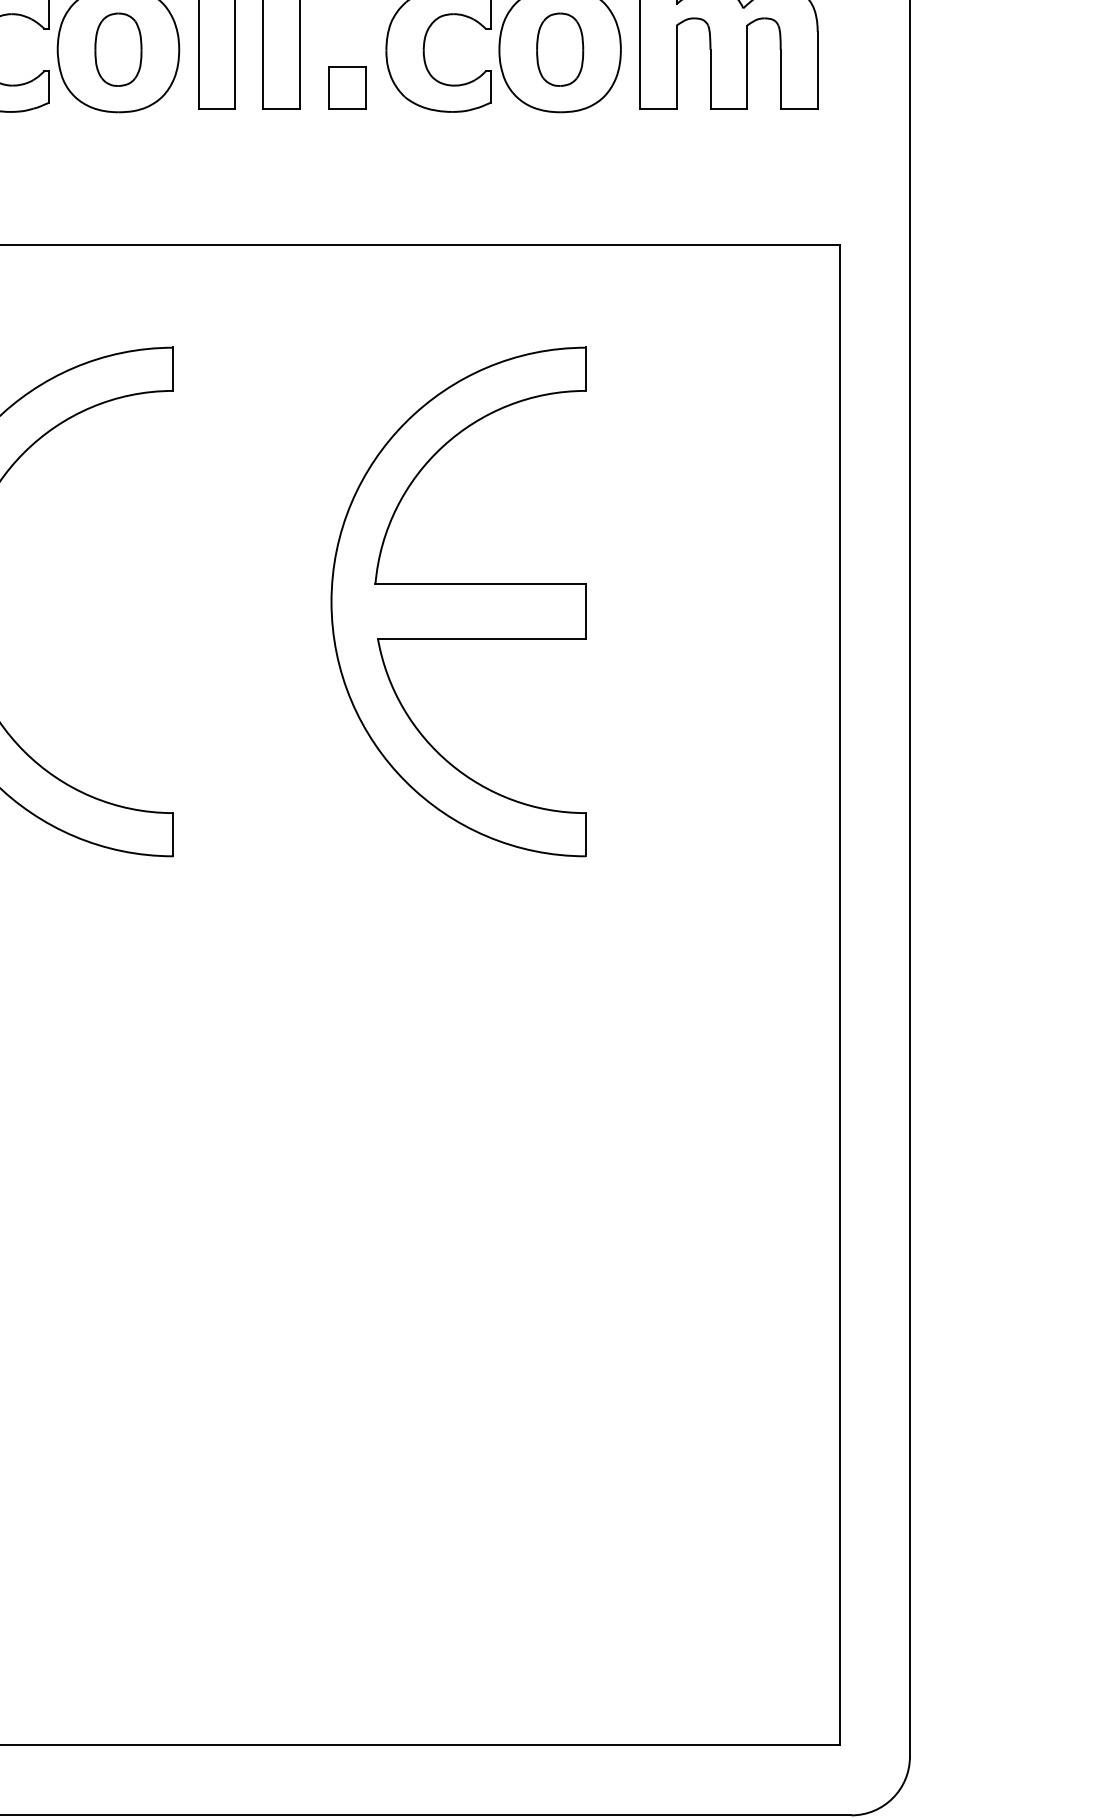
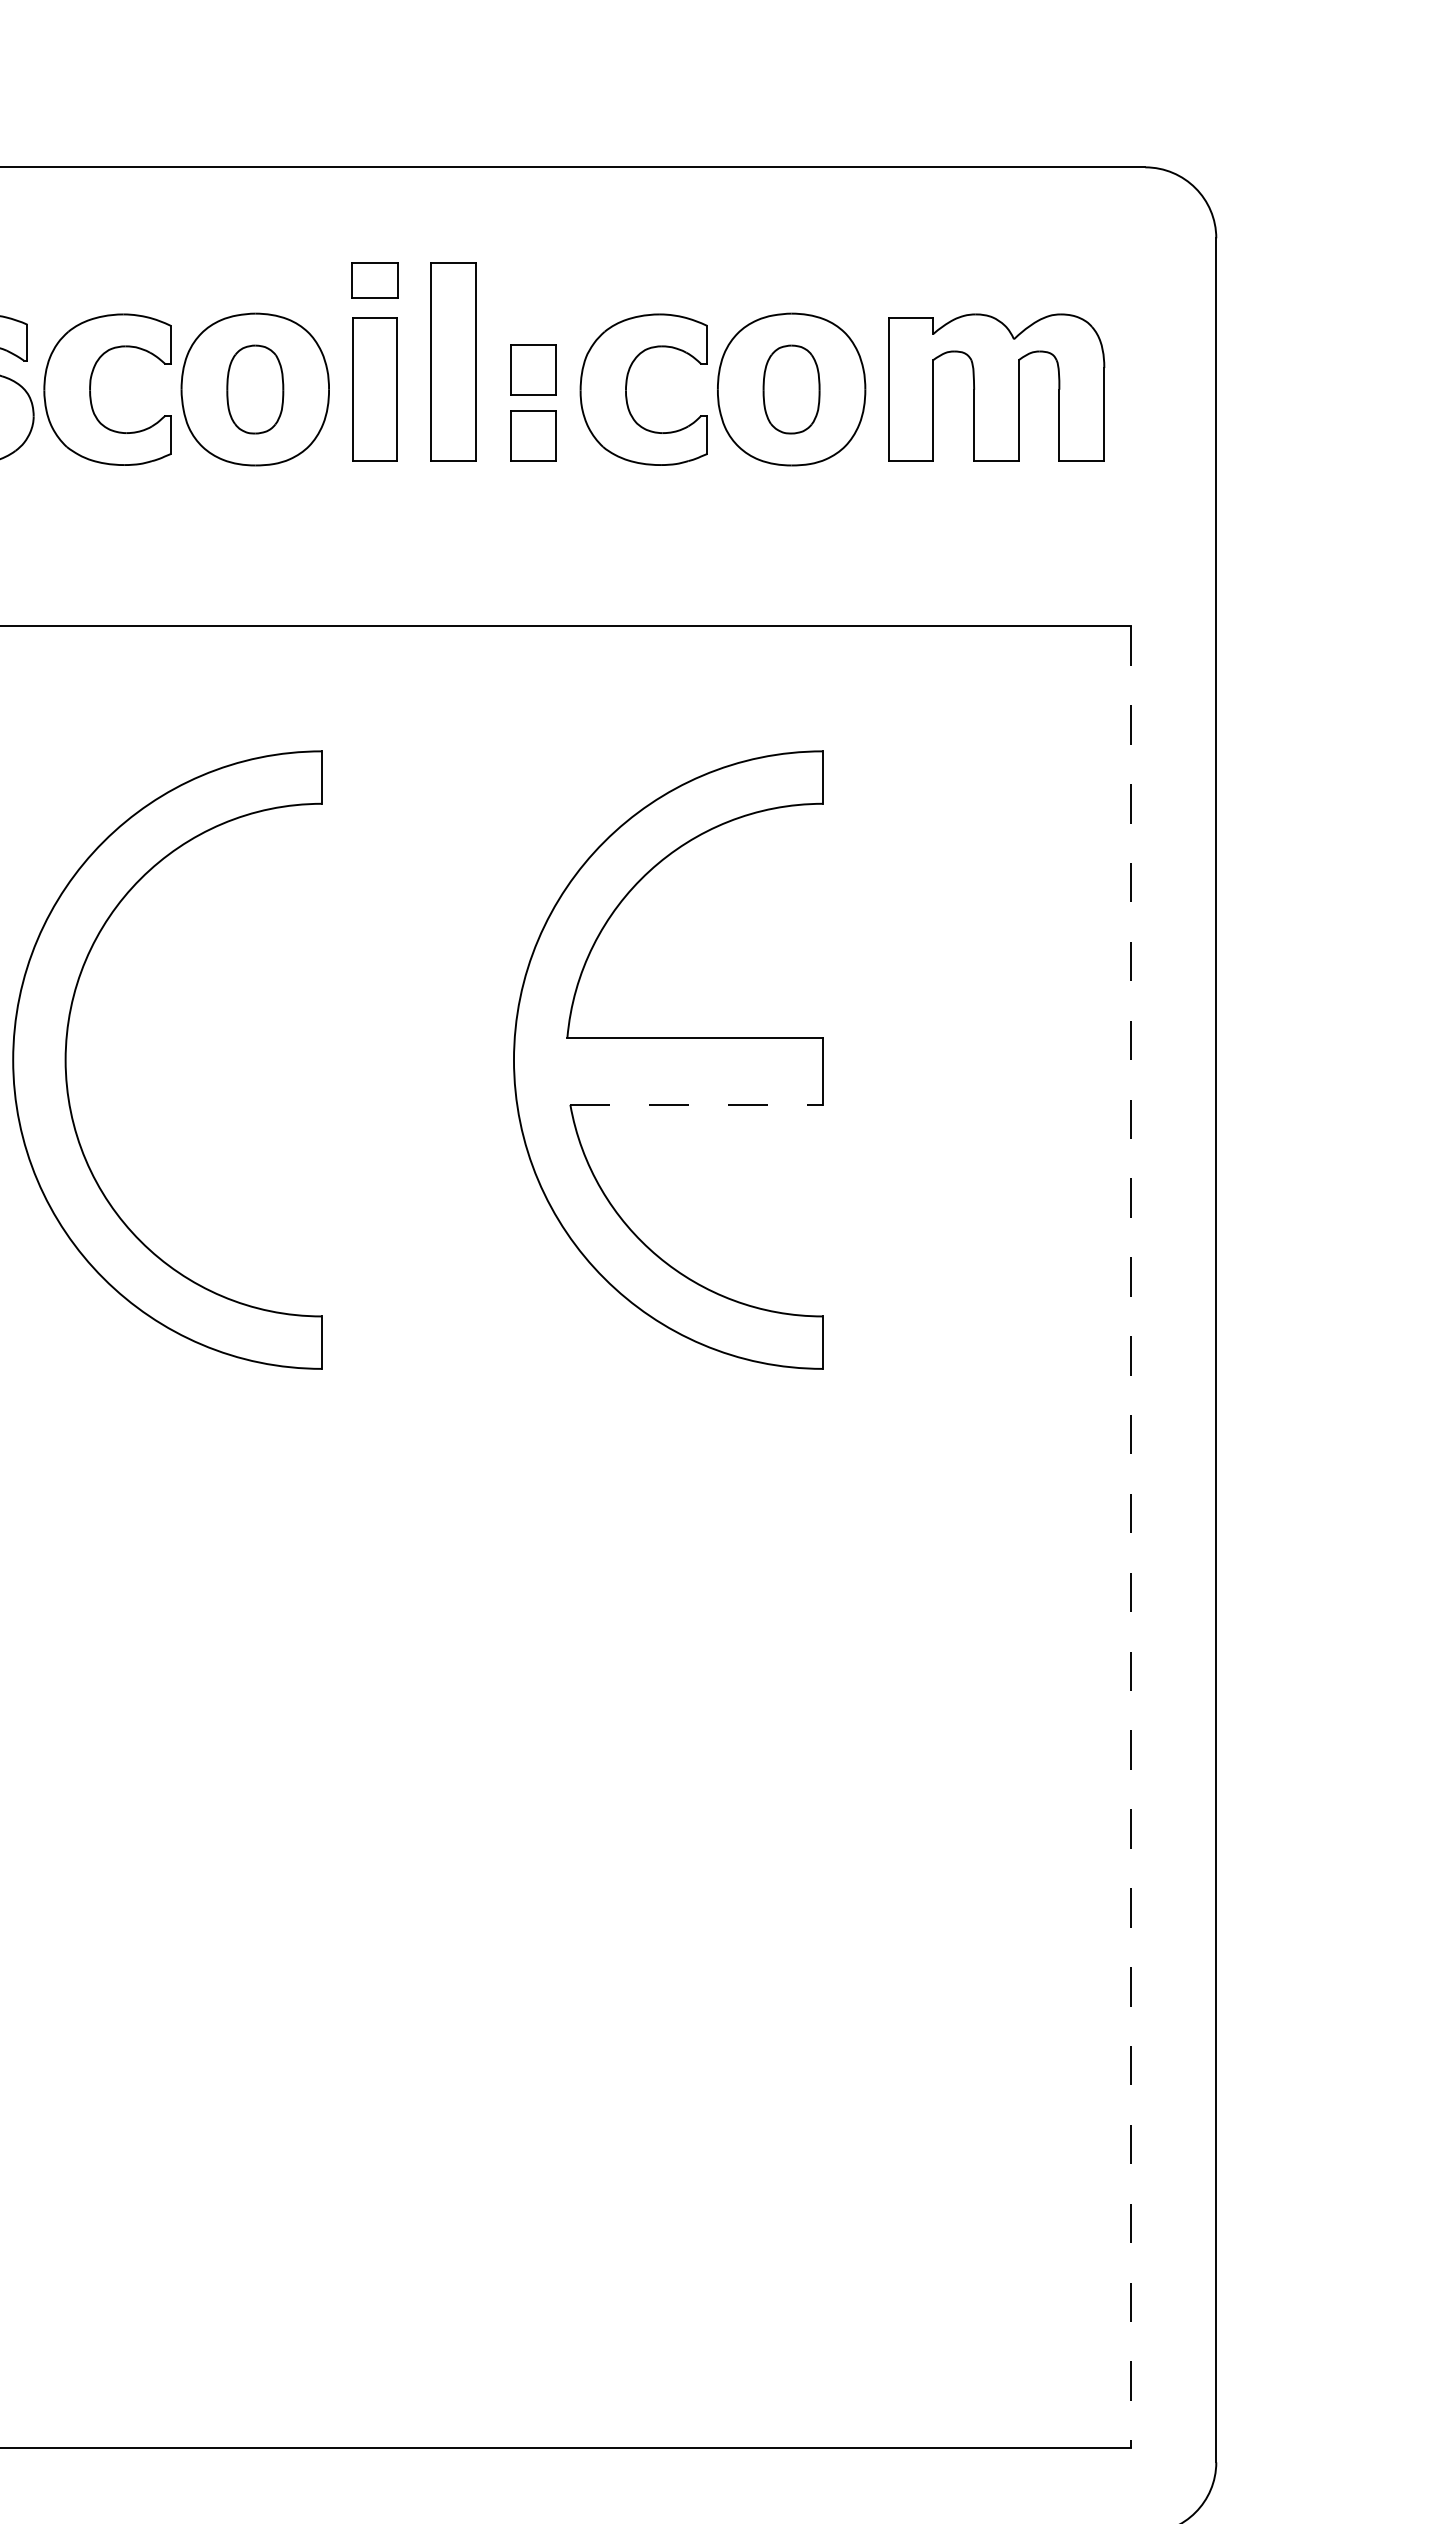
part: (347, 33) -> (533, 369), added
line: (482, 638) -> (697, 1104), solid -> dashed
line: (840, 995) -> (1131, 1537), solid -> dashed

